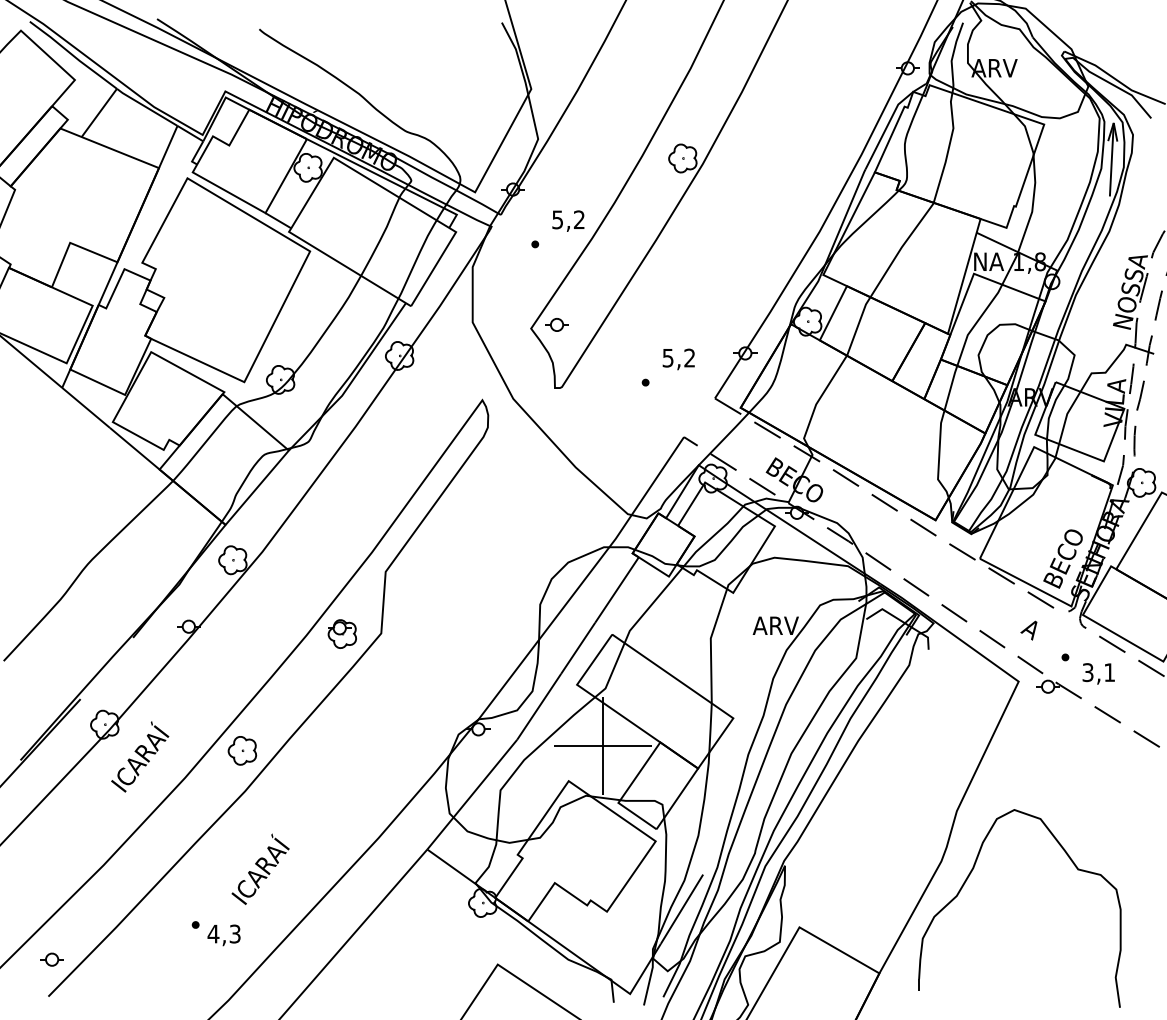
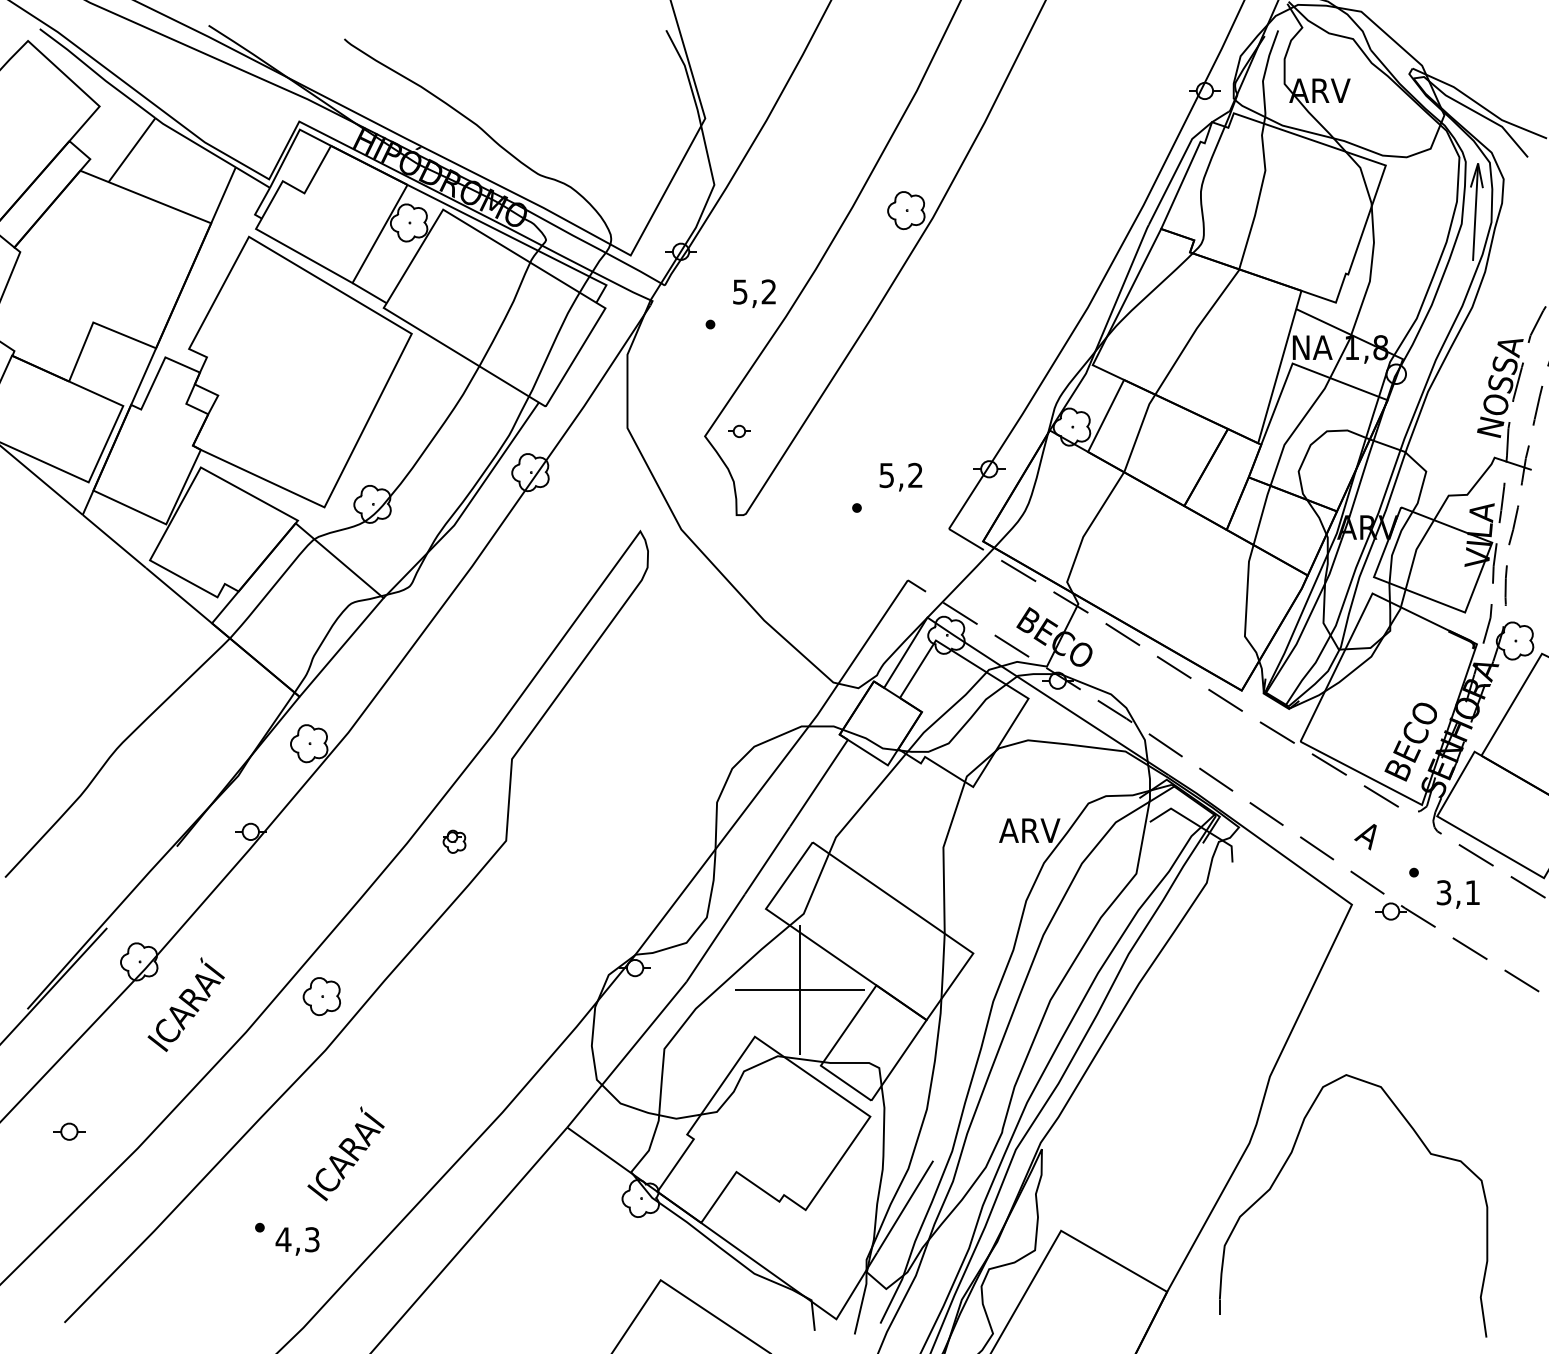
part: (557, 324) -> (739, 431), size x0.7
part: (342, 633) -> (454, 841), size x0.6
part: (52, 959) -> (69, 1131), moved

